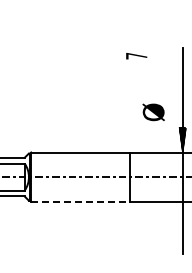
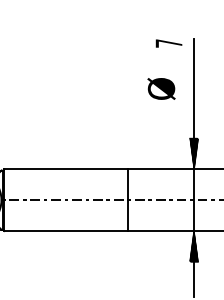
text: (136, 56) -> (168, 43), moved
text: (153, 112) -> (161, 89), moved
line: (81, 201) -> (67, 230), dashed -> solid
hatch: (182, 213) -> (193, 245), added

